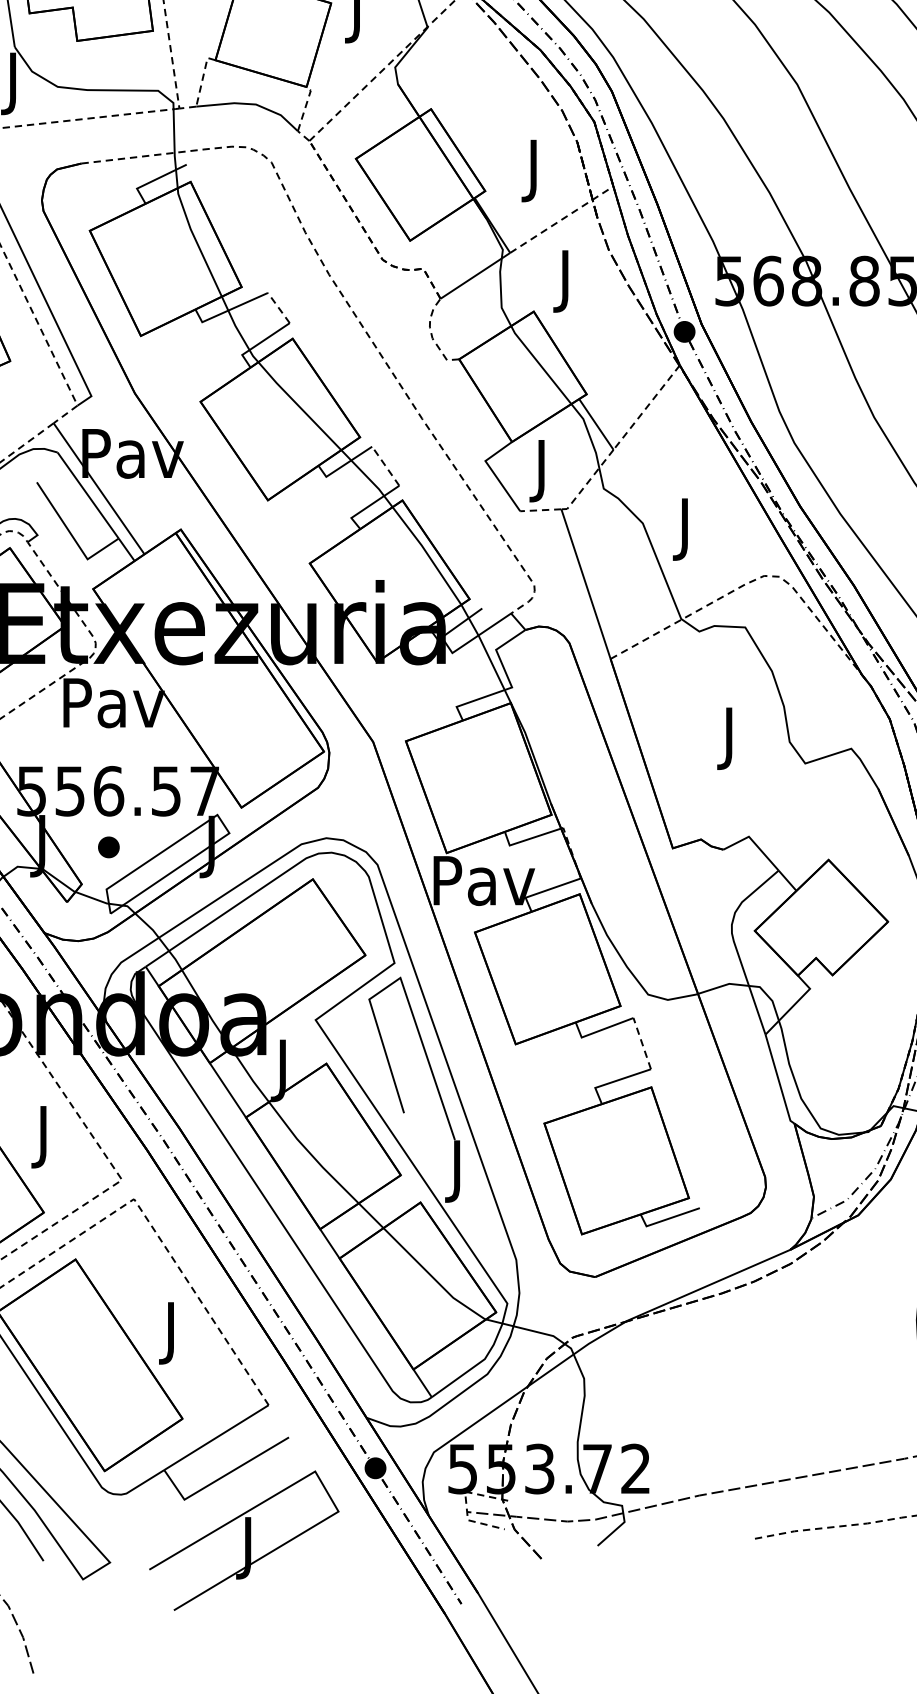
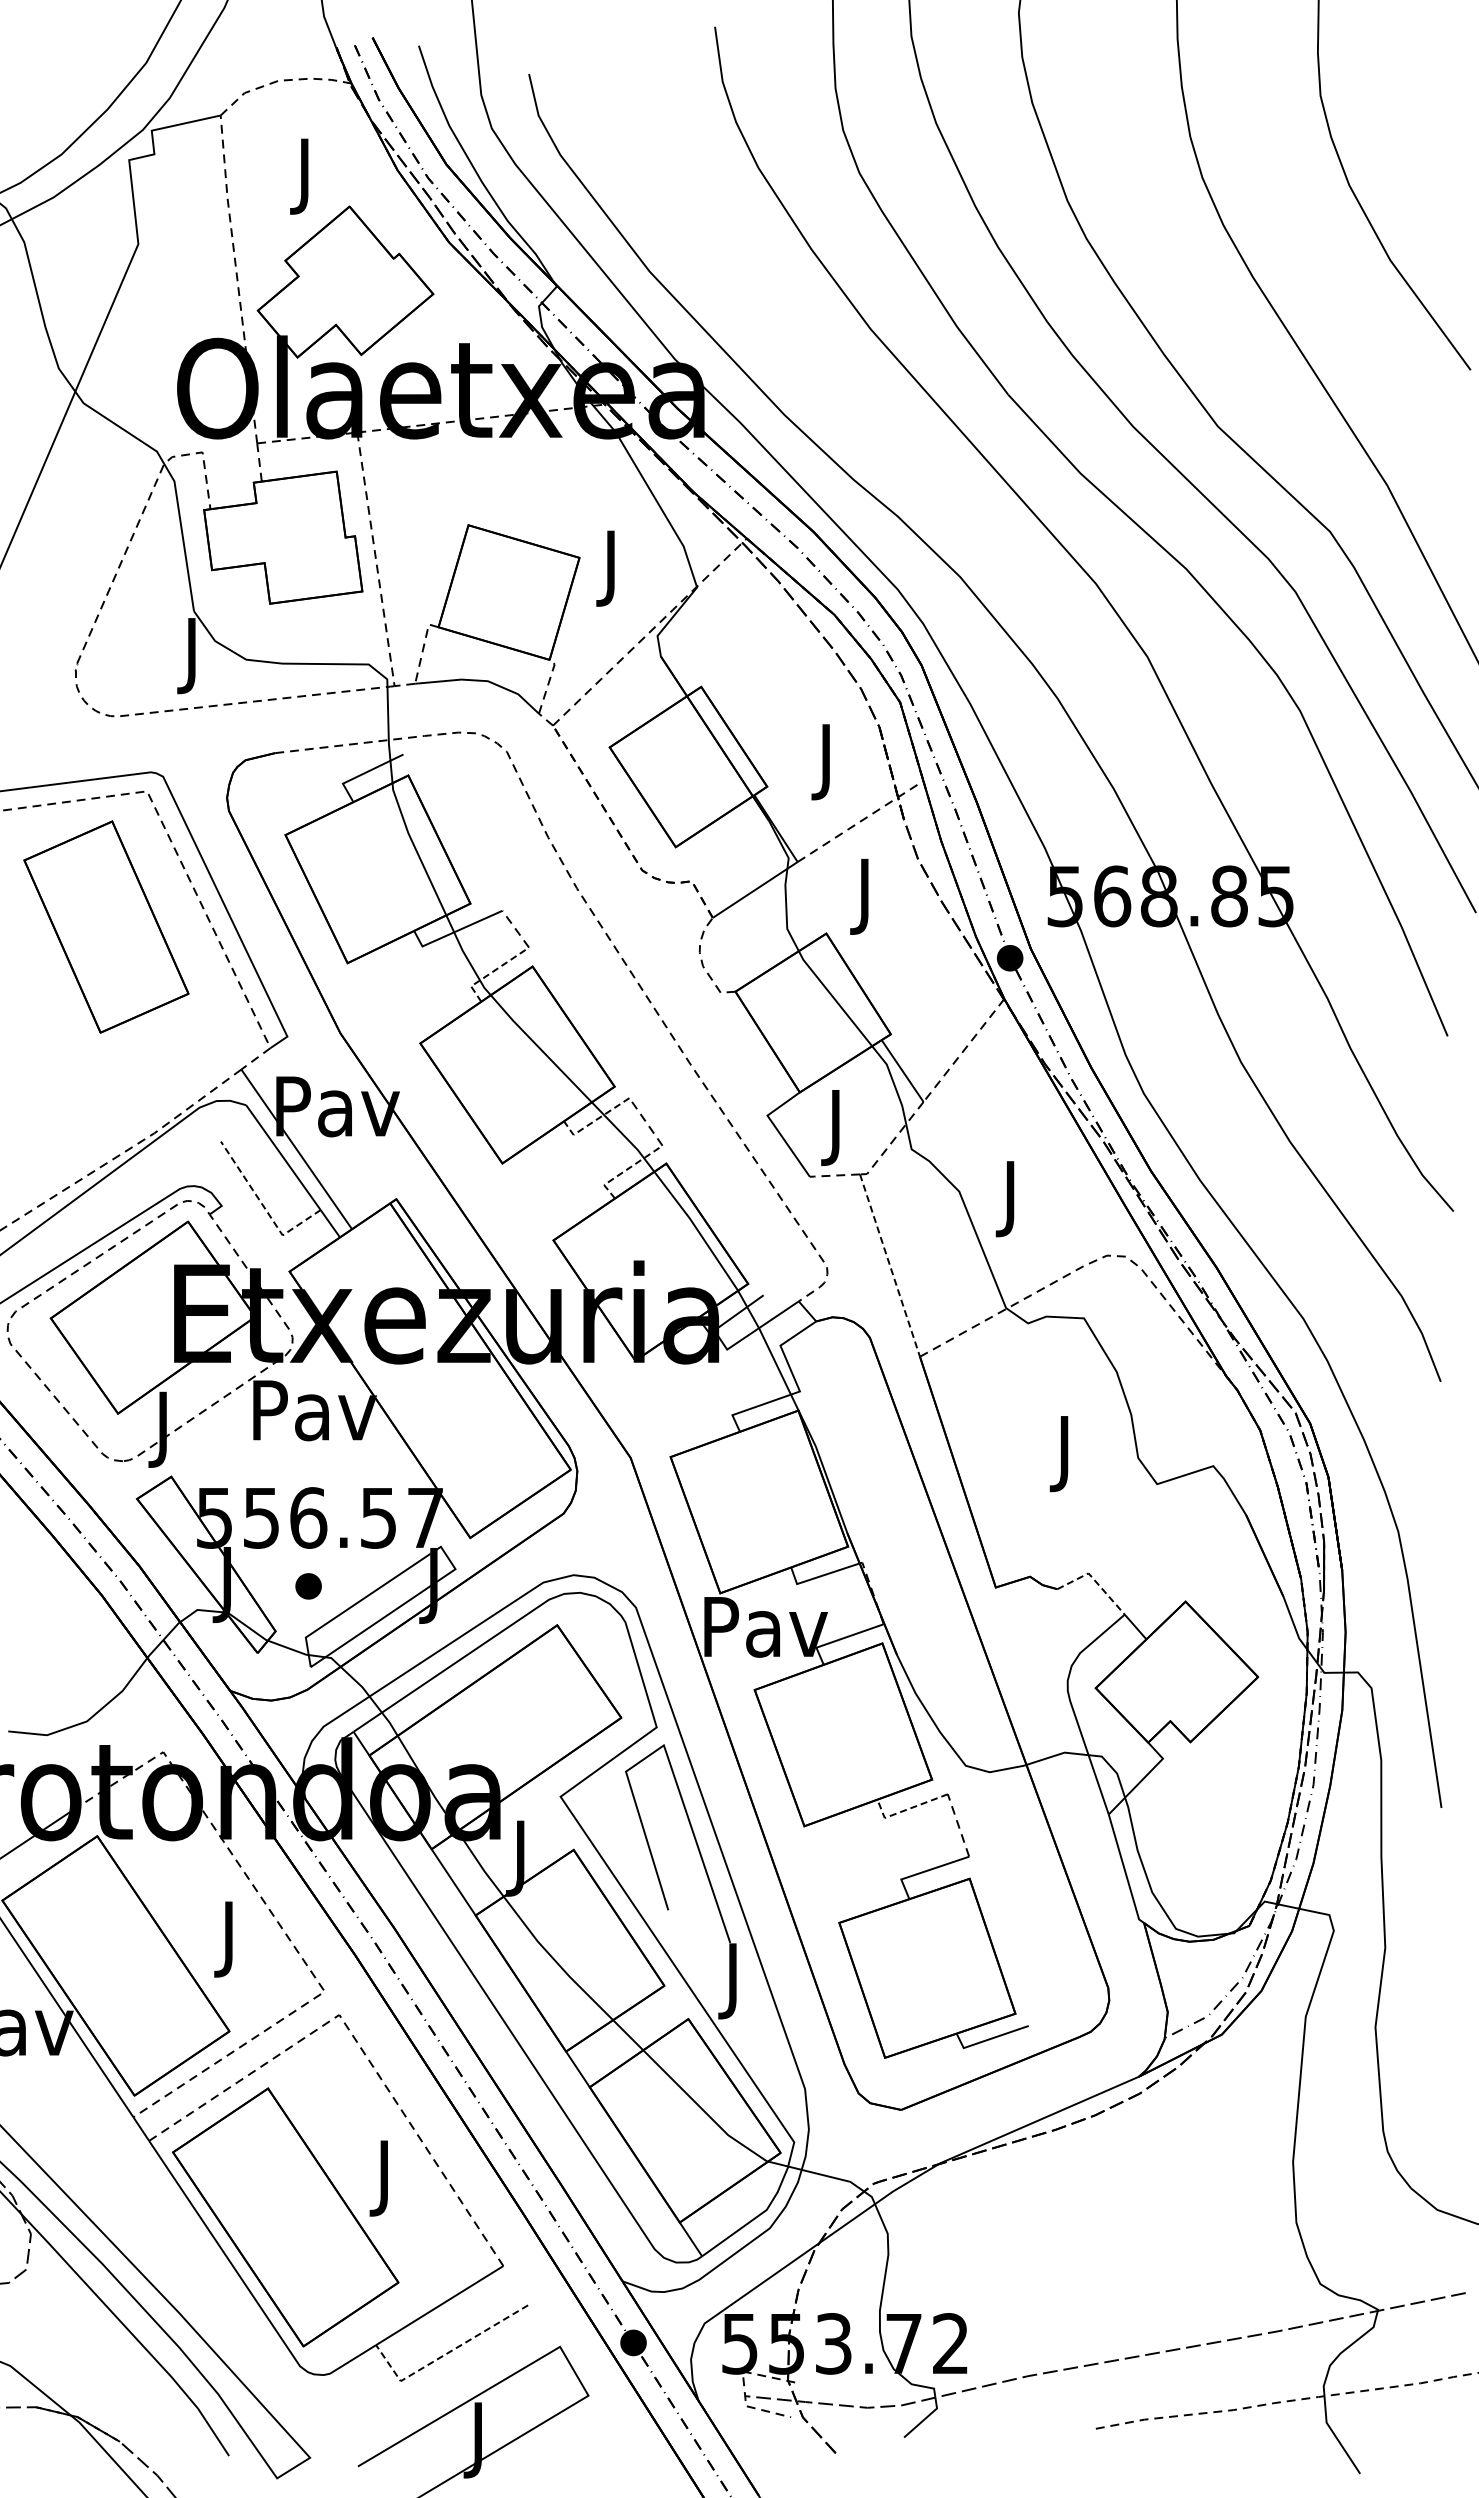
line: (258, 343) -> (491, 972), solid -> dashed
line: (342, 465) -> (593, 1121), solid -> dashed
line: (368, 506) -> (625, 1170), solid -> dashed
line: (72, 536) -> (264, 1207), solid -> dashed
line: (586, 584) -> (890, 1265), solid -> dashed
line: (754, 842) -> (1095, 1580), solid -> dashed
line: (599, 1031) -> (906, 1810), solid -> dashed
line: (221, 1477) -> (445, 2354), solid -> dashed

